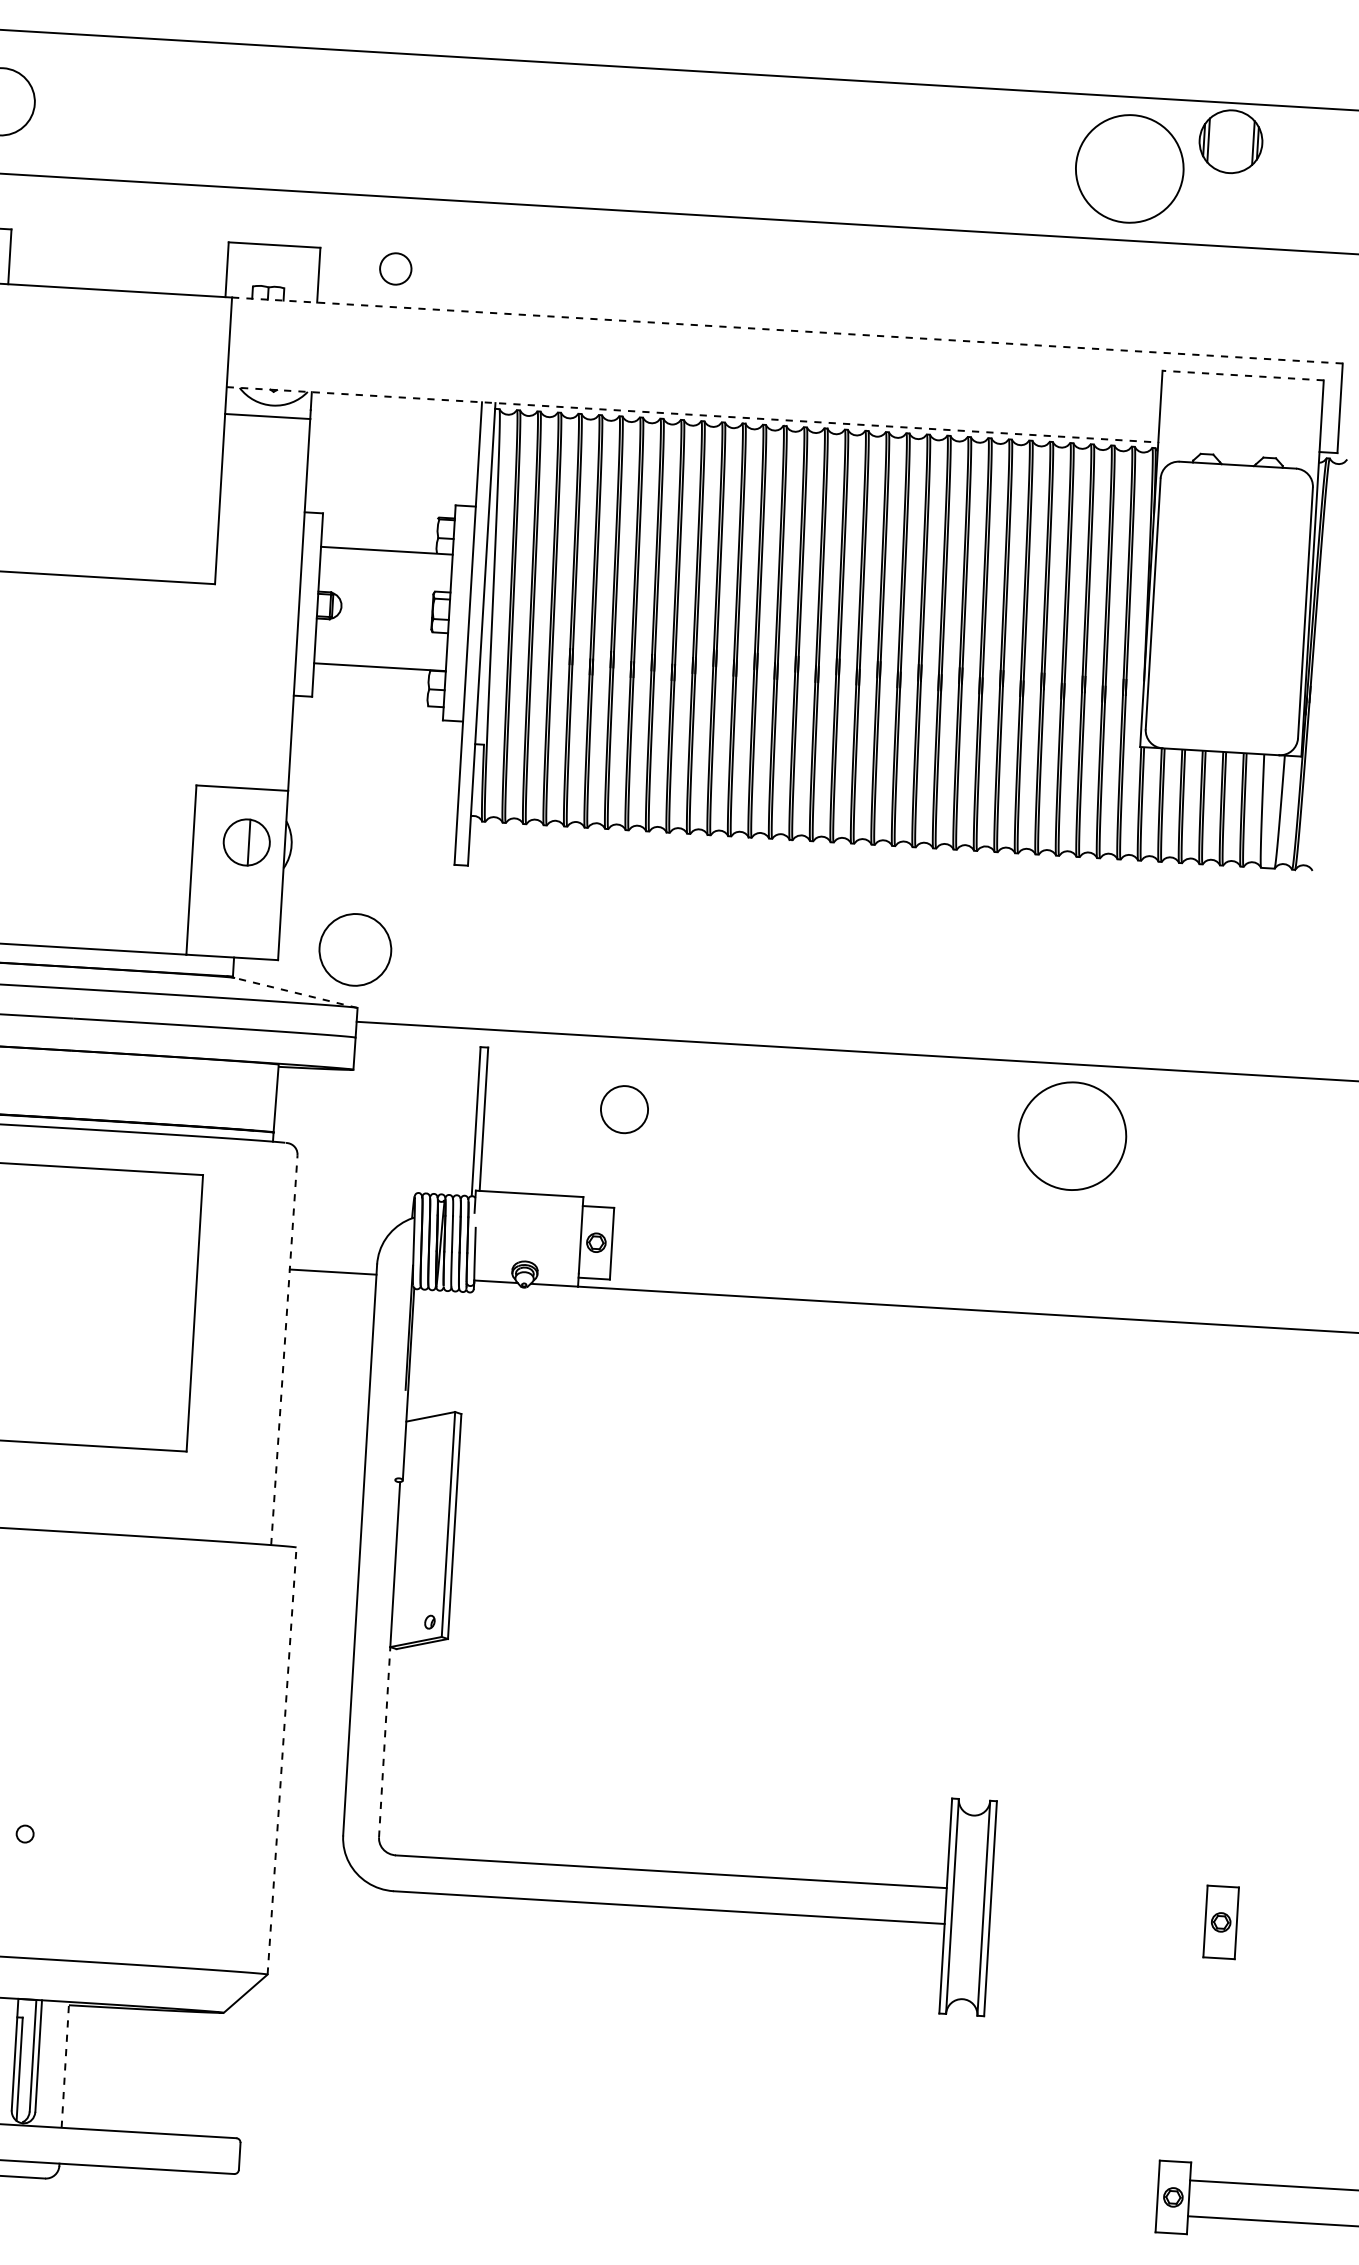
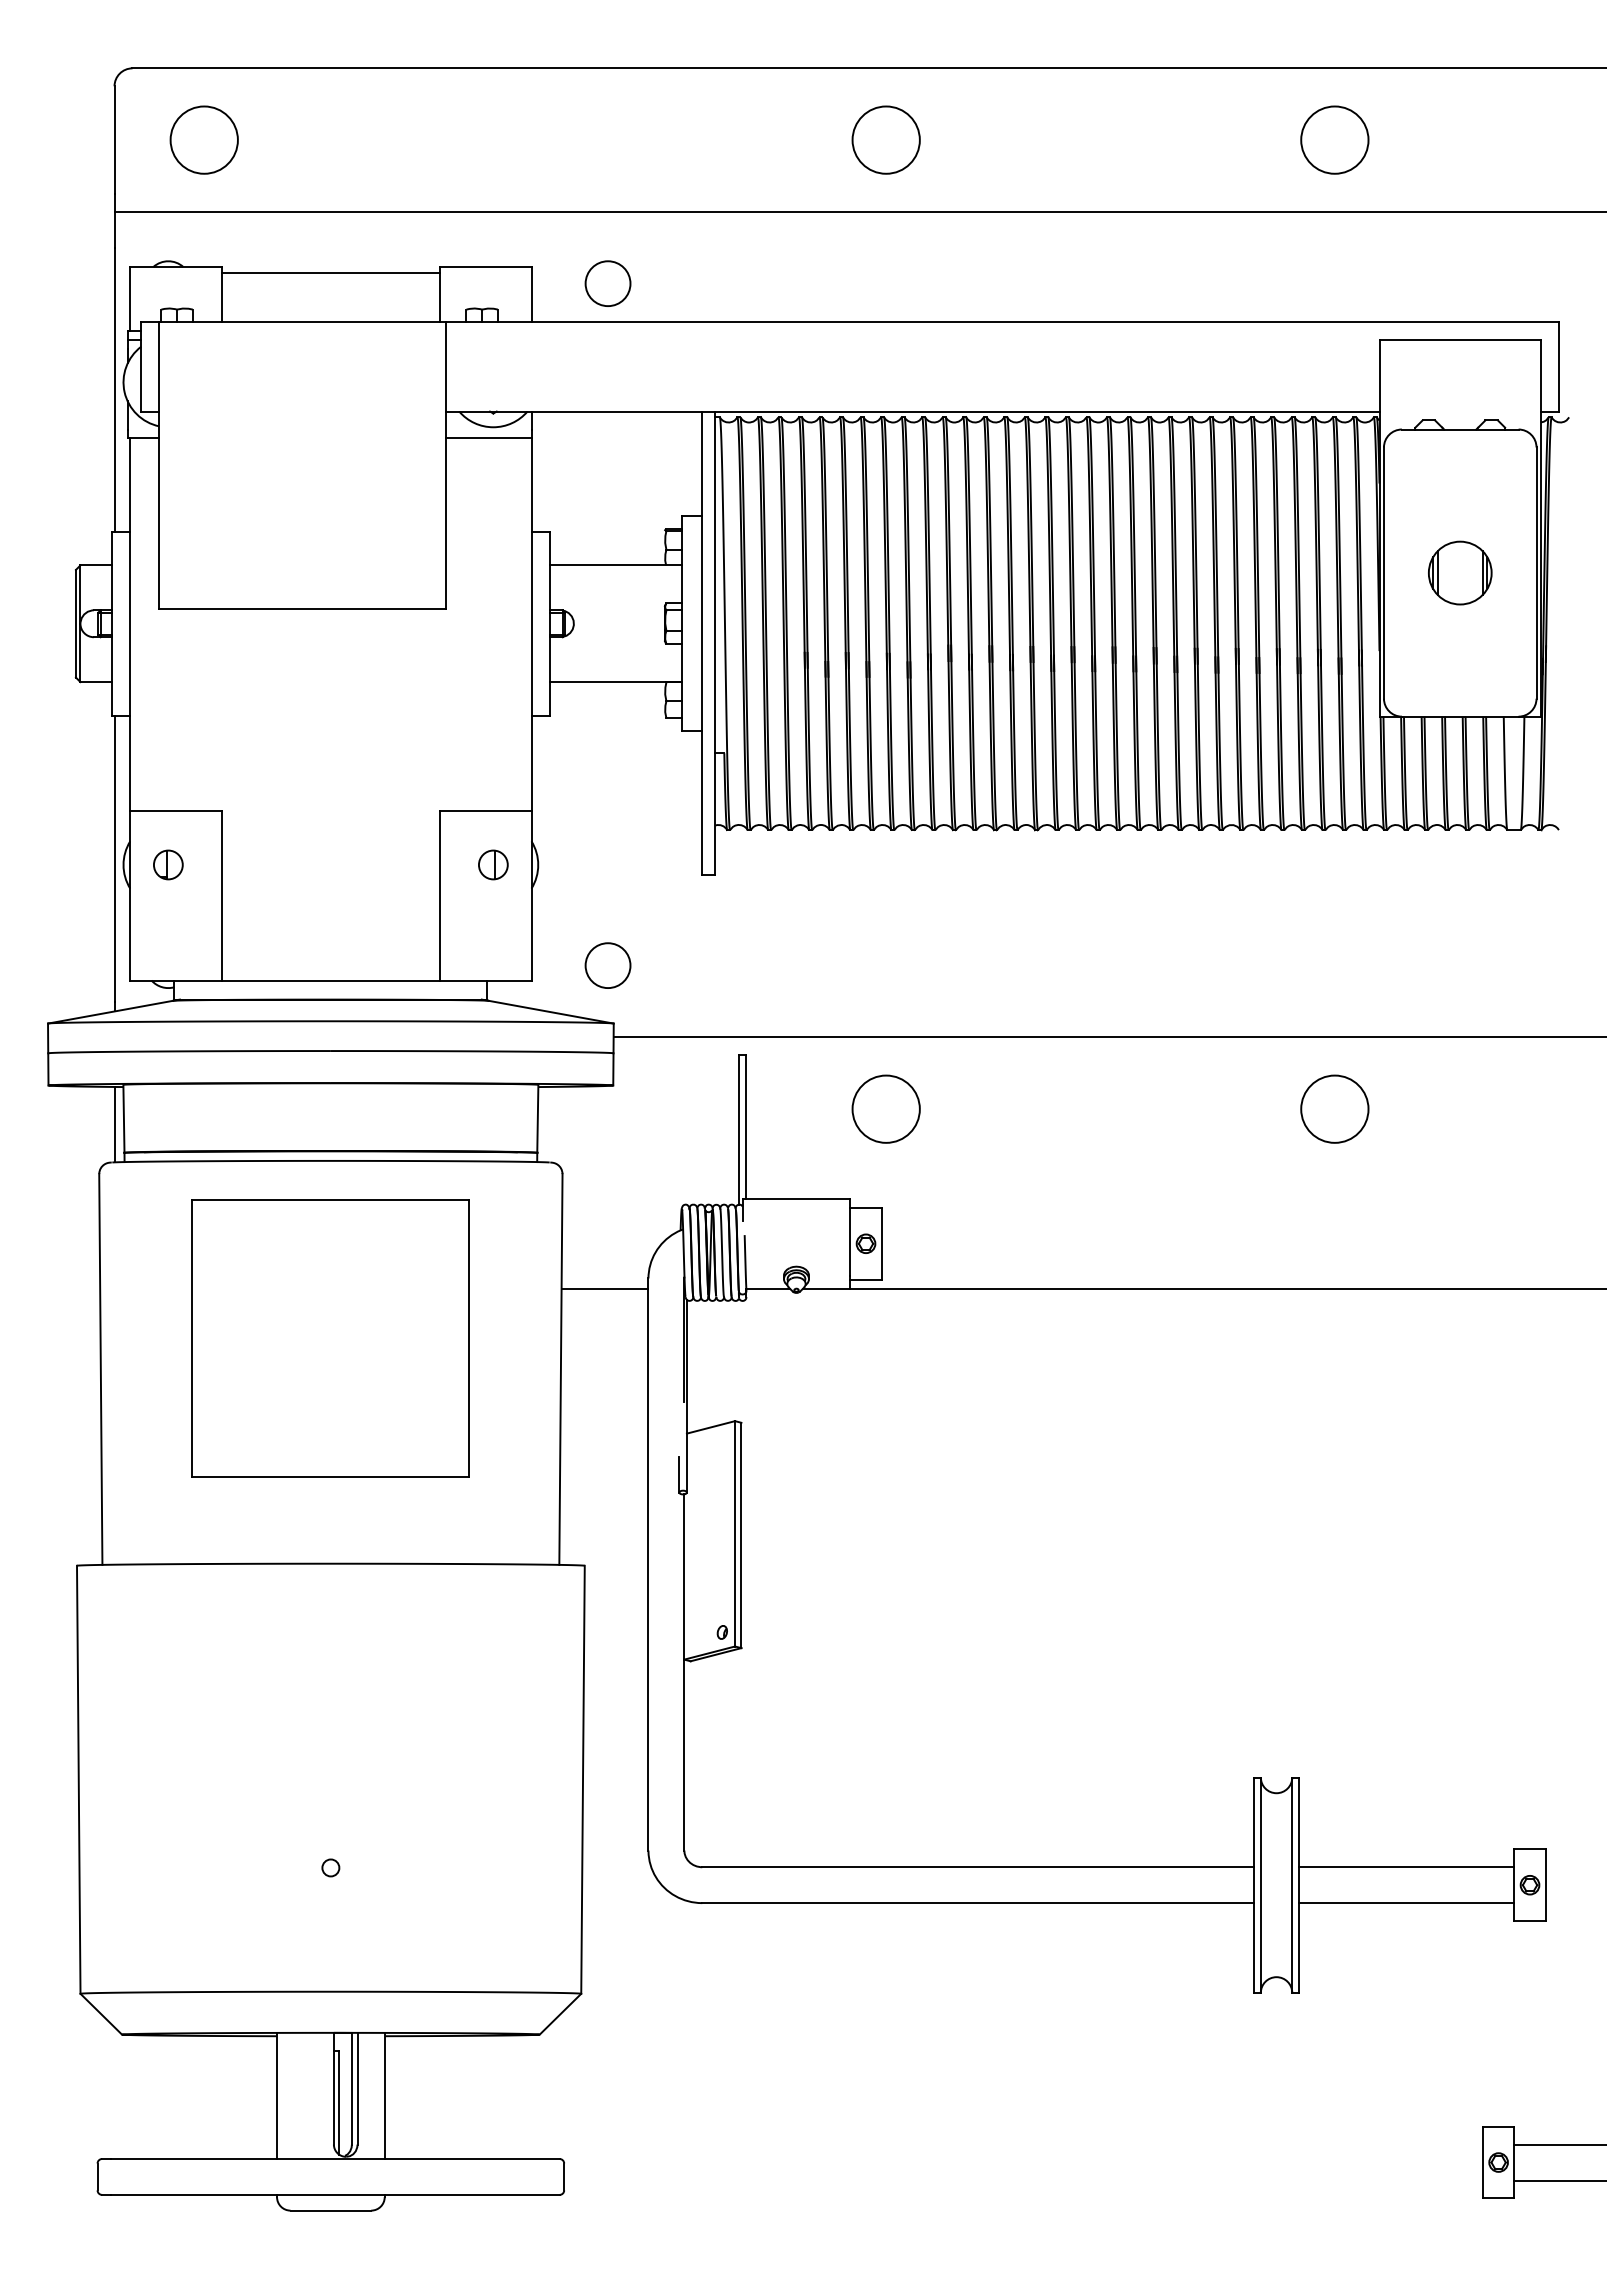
circle: (681, 141) -> (885, 139), added
part: (1231, 141) -> (1460, 572), moved
circle: (1129, 168) -> (1334, 139), size x0.62
line: (119, 241) -> (330, 272), added
circle: (395, 268) -> (607, 283), size x1.43
line: (788, 330) -> (1003, 321), dashed -> solid
line: (1243, 375) -> (1460, 339), dashed -> solid
line: (692, 414) -> (912, 411), dashed -> solid
part: (247, 842) -> (493, 864), size x0.62
circle: (354, 949) -> (607, 965), size x0.62
line: (296, 993) -> (551, 1012), dashed -> solid
circle: (623, 1108) -> (885, 1108), size x1.43
circle: (1072, 1135) -> (1334, 1108), size x0.62
line: (283, 1349) -> (560, 1368), dashed -> solid
line: (396, 1461) -> (679, 1474), added
line: (384, 1741) -> (684, 1754), dashed -> solid
line: (282, 1760) -> (583, 1779), dashed -> solid
line: (1098, 1897) -> (1406, 1867), added
line: (1096, 1933) -> (1406, 1903), added
line: (65, 2065) -> (384, 2096), dashed -> solid

